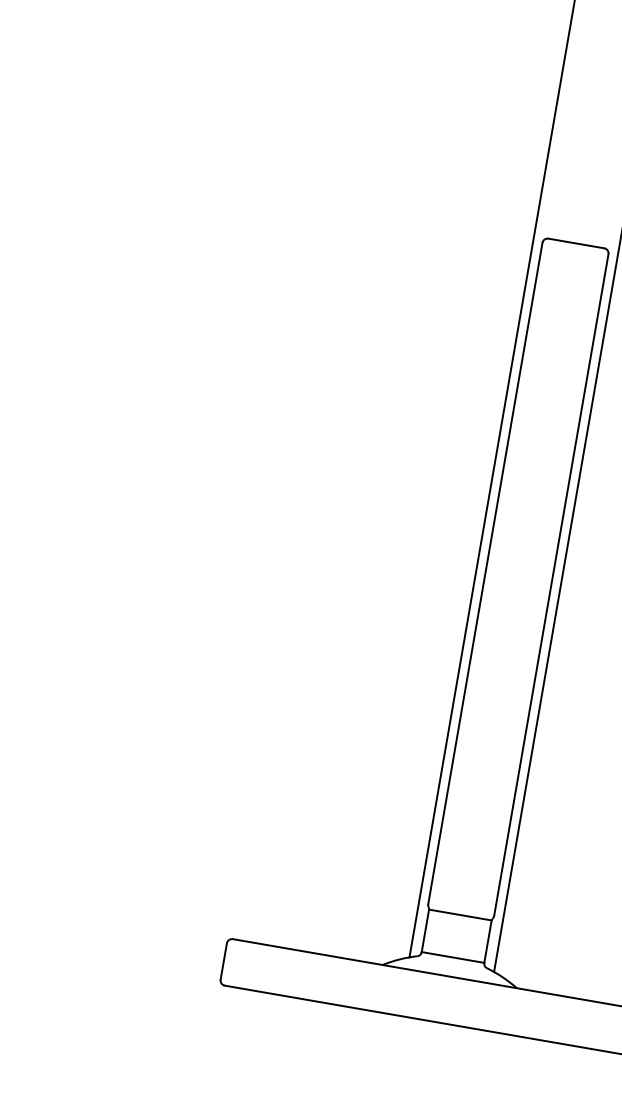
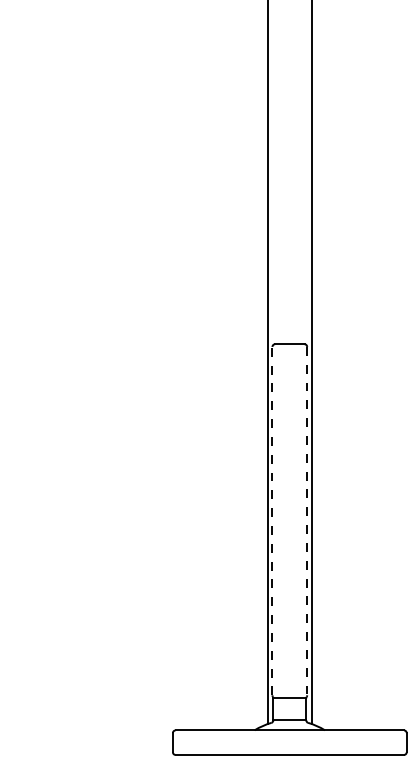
line: (485, 572) -> (272, 520), solid -> dashed
line: (551, 585) -> (307, 521), solid -> dashed

